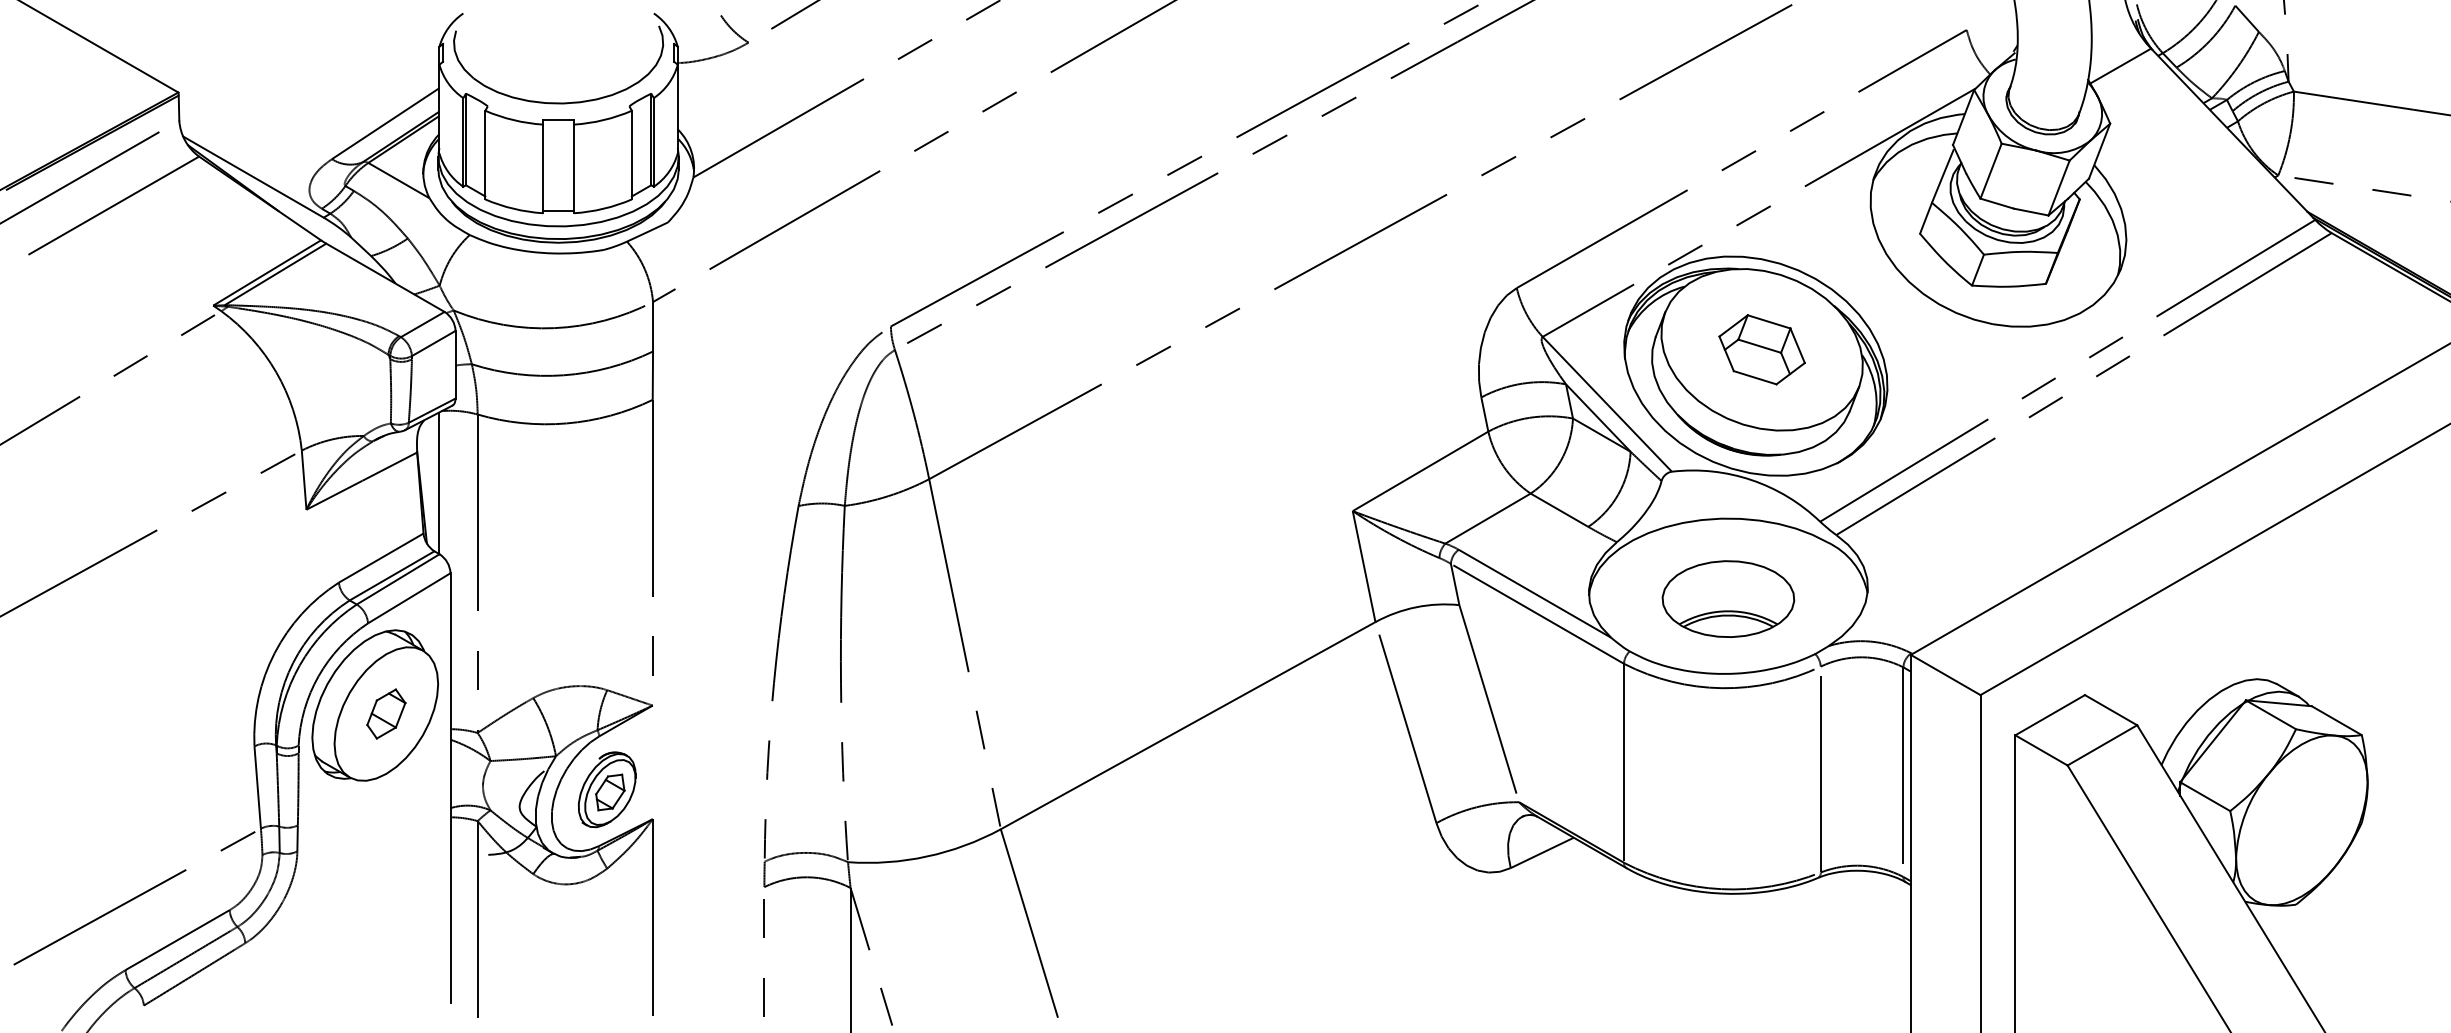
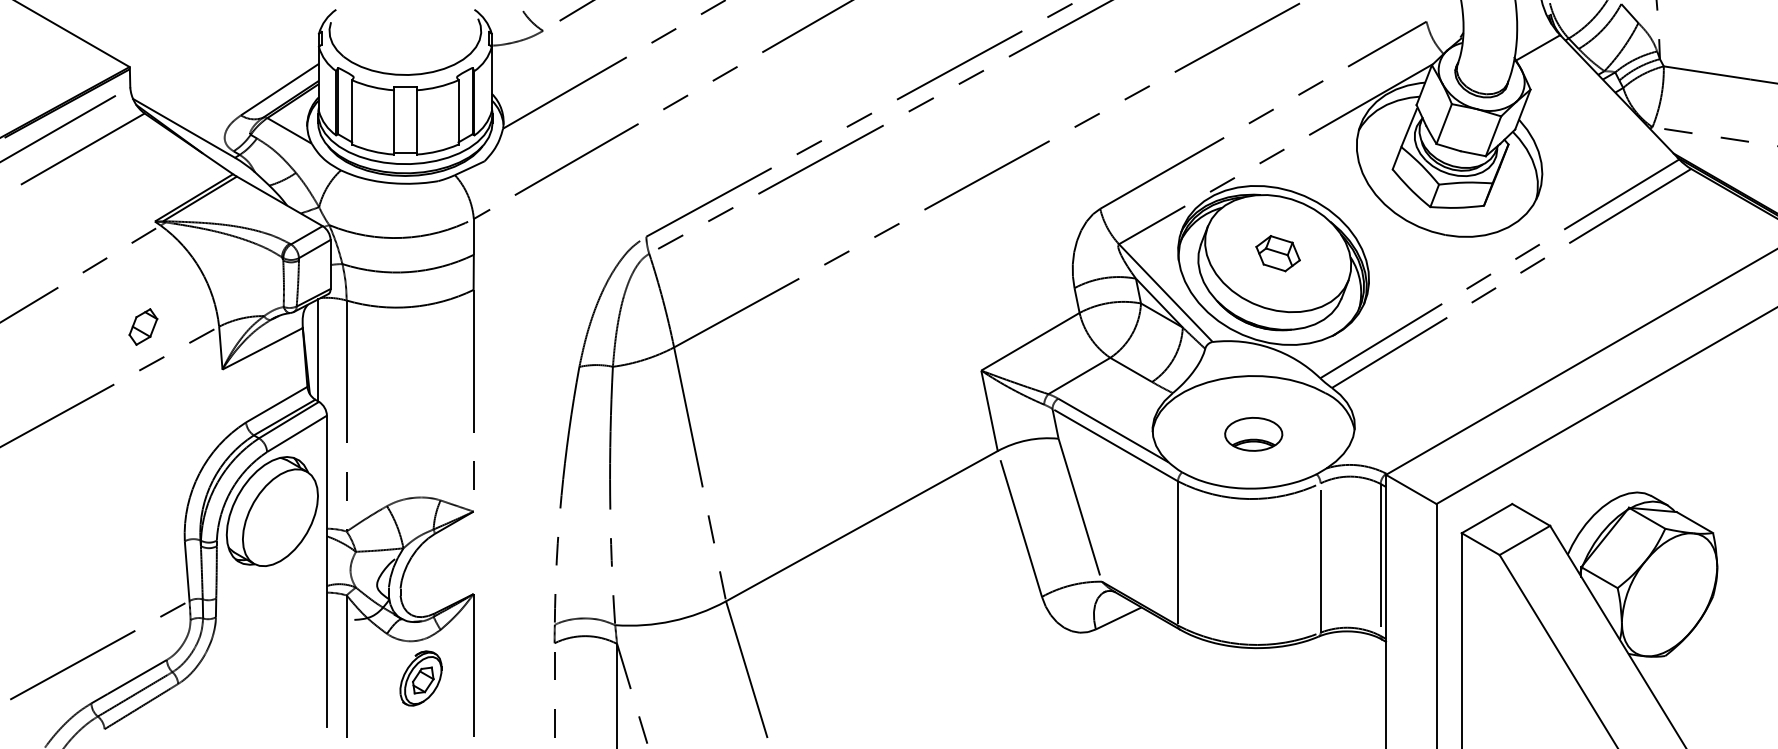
part: (1761, 349) -> (1277, 253), size x0.7
part: (1728, 598) -> (1253, 433), size x0.6
part: (386, 713) -> (143, 326), moved
part: (607, 789) -> (421, 678), moved

